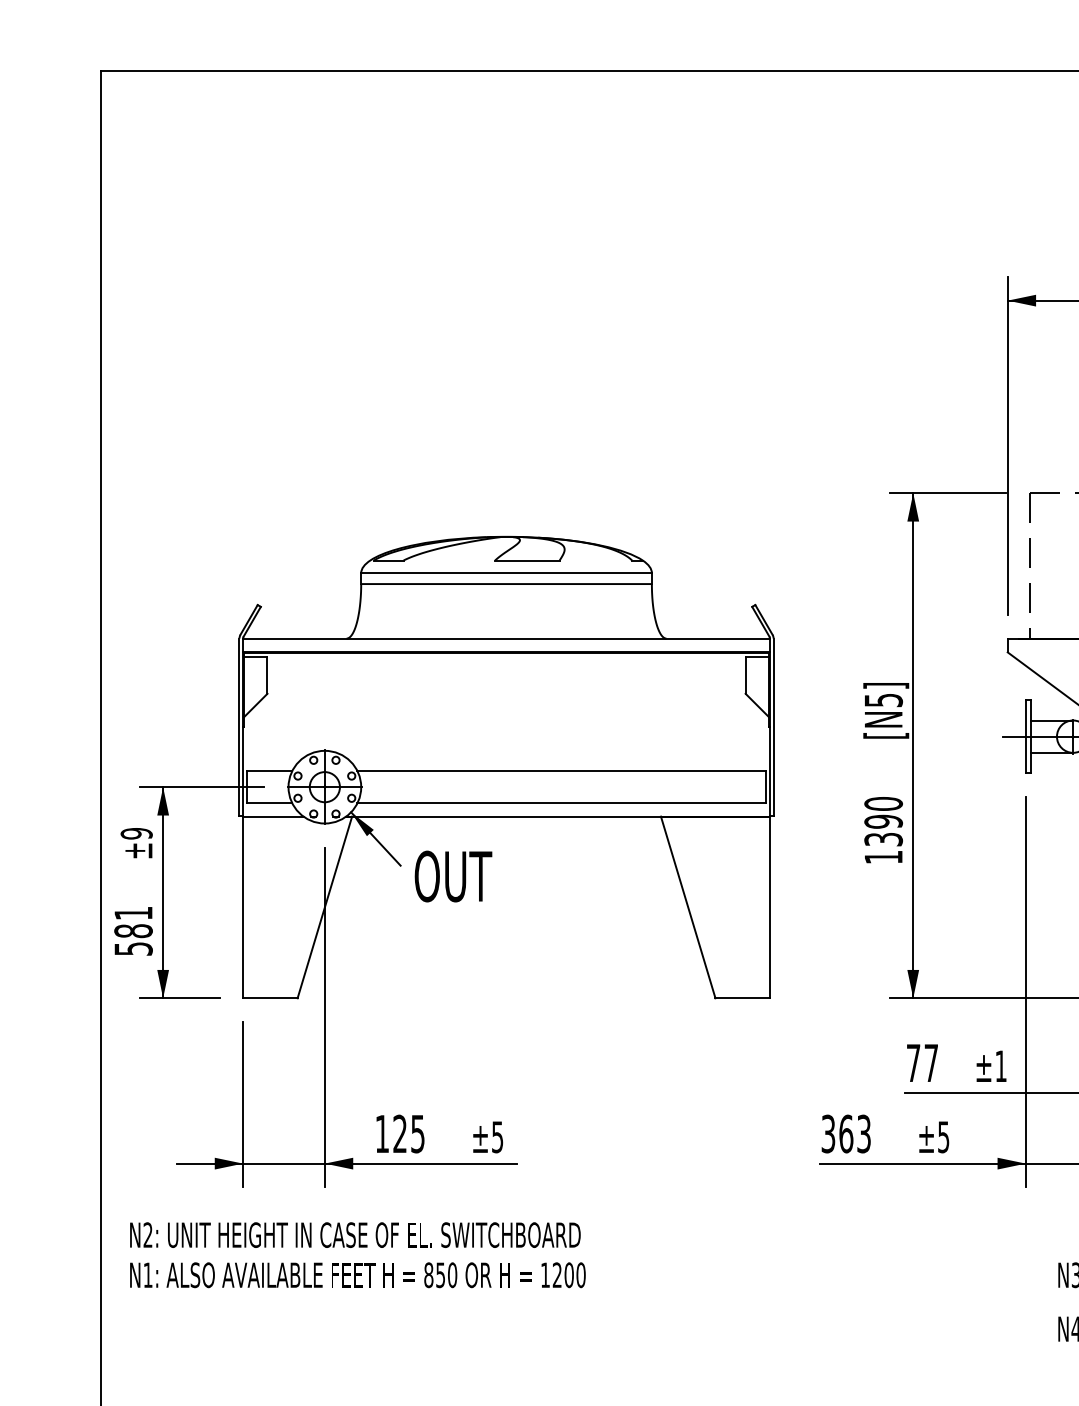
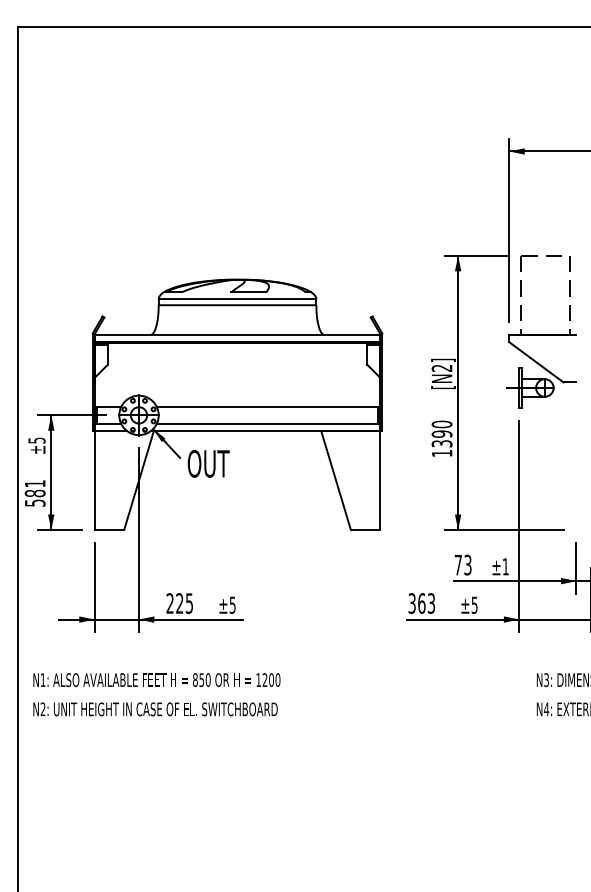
text: (882, 698) -> (441, 367), [N5] -> [N2]
text: (135, 833) -> (36, 440), ±9 -> ±5
text: (930, 1062) -> (467, 564), 77 -> 73
text: (381, 1133) -> (169, 603), 125 -> 225
text: (355, 1235) -> (155, 709), moved

